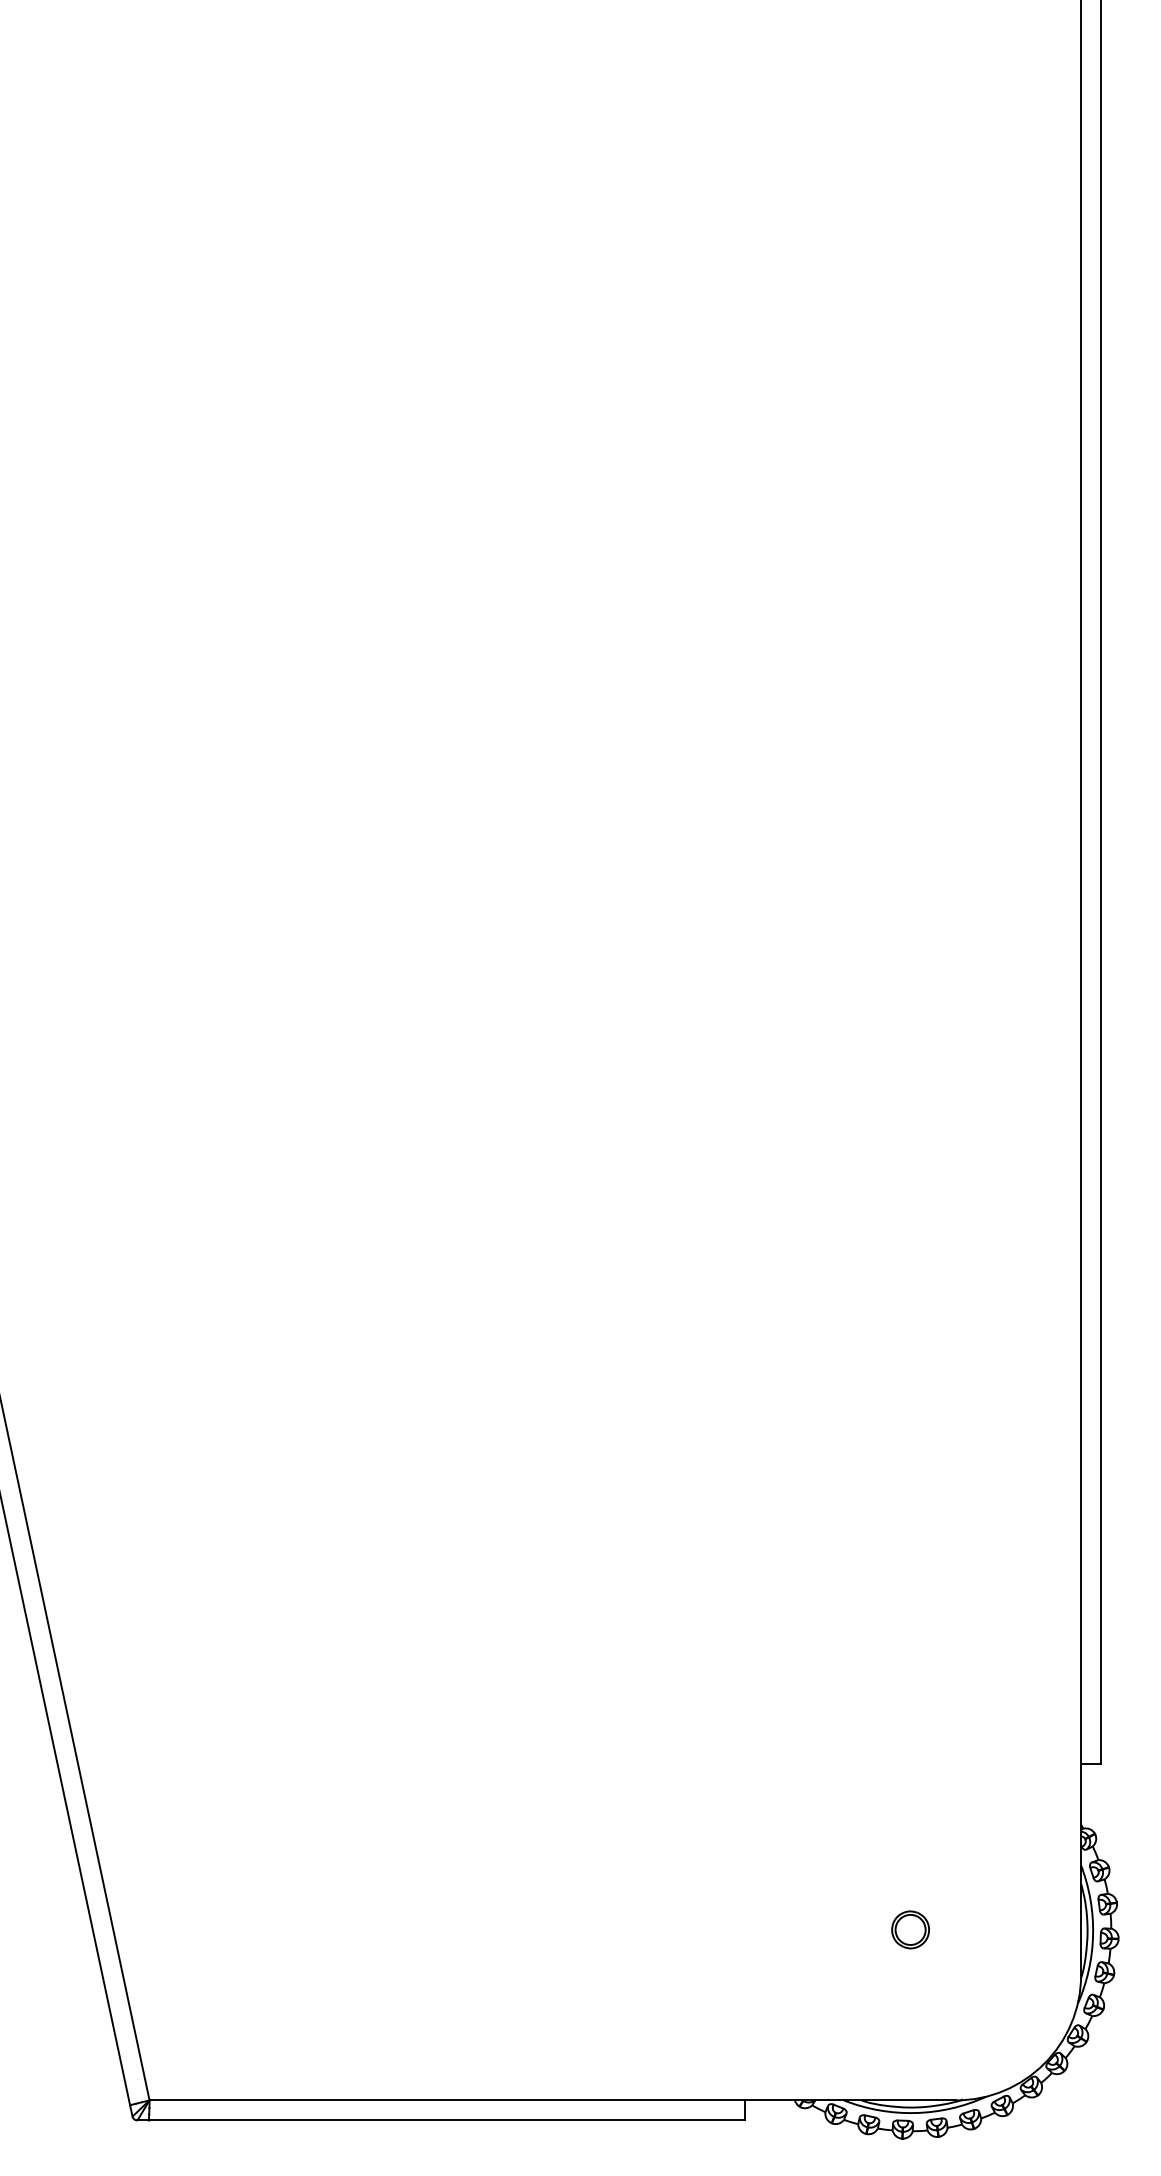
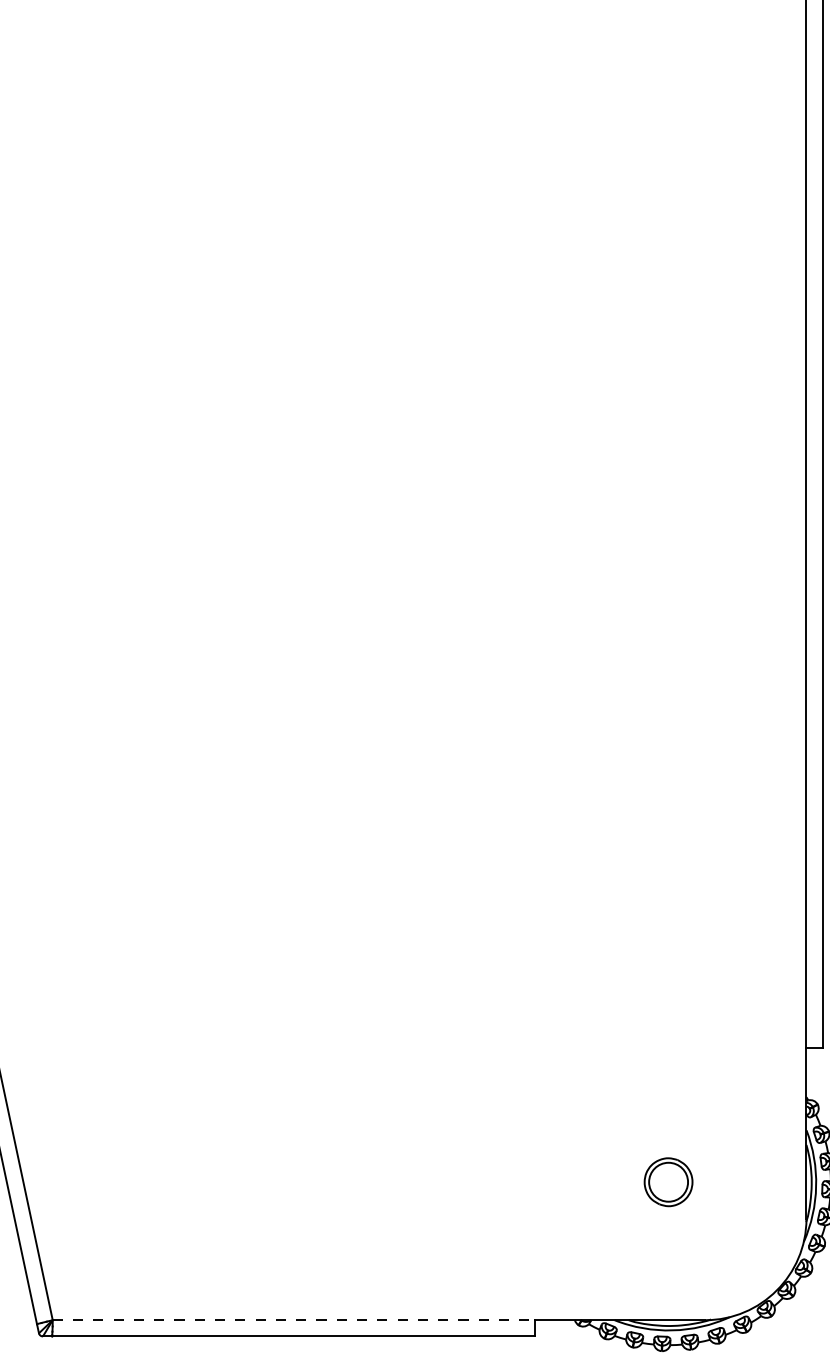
part: (910, 1929) -> (668, 1181), size x1.6
line: (447, 2100) -> (293, 1320), solid -> dashed

